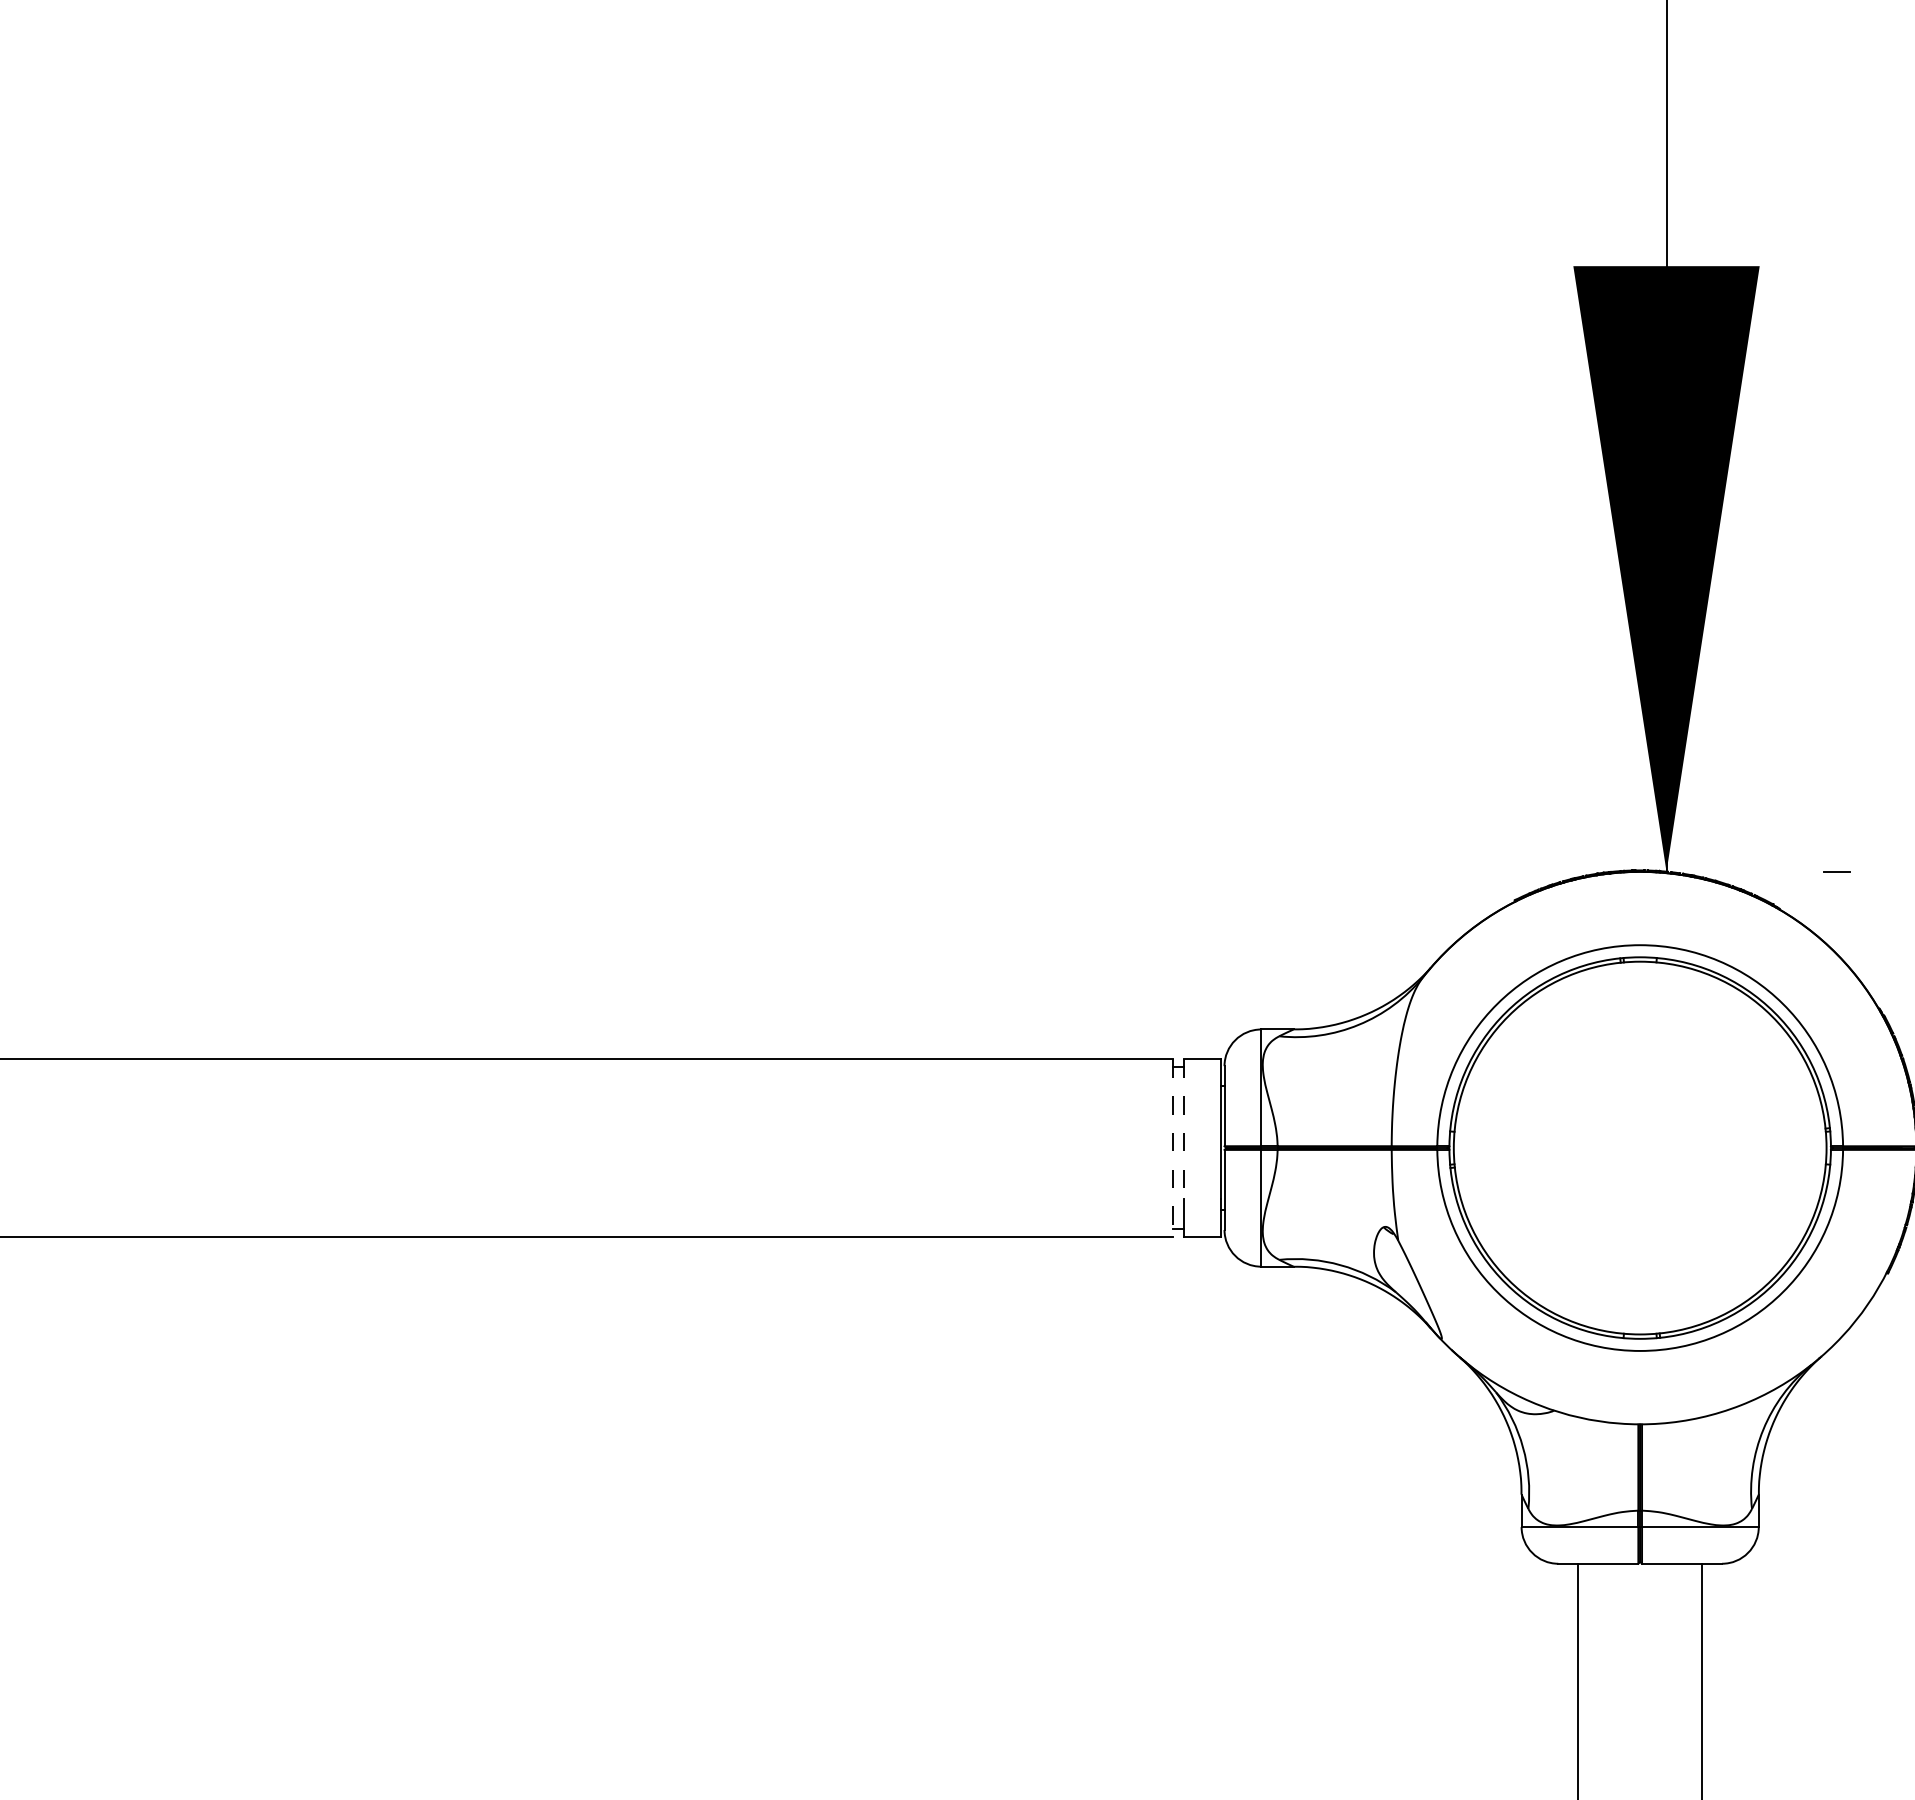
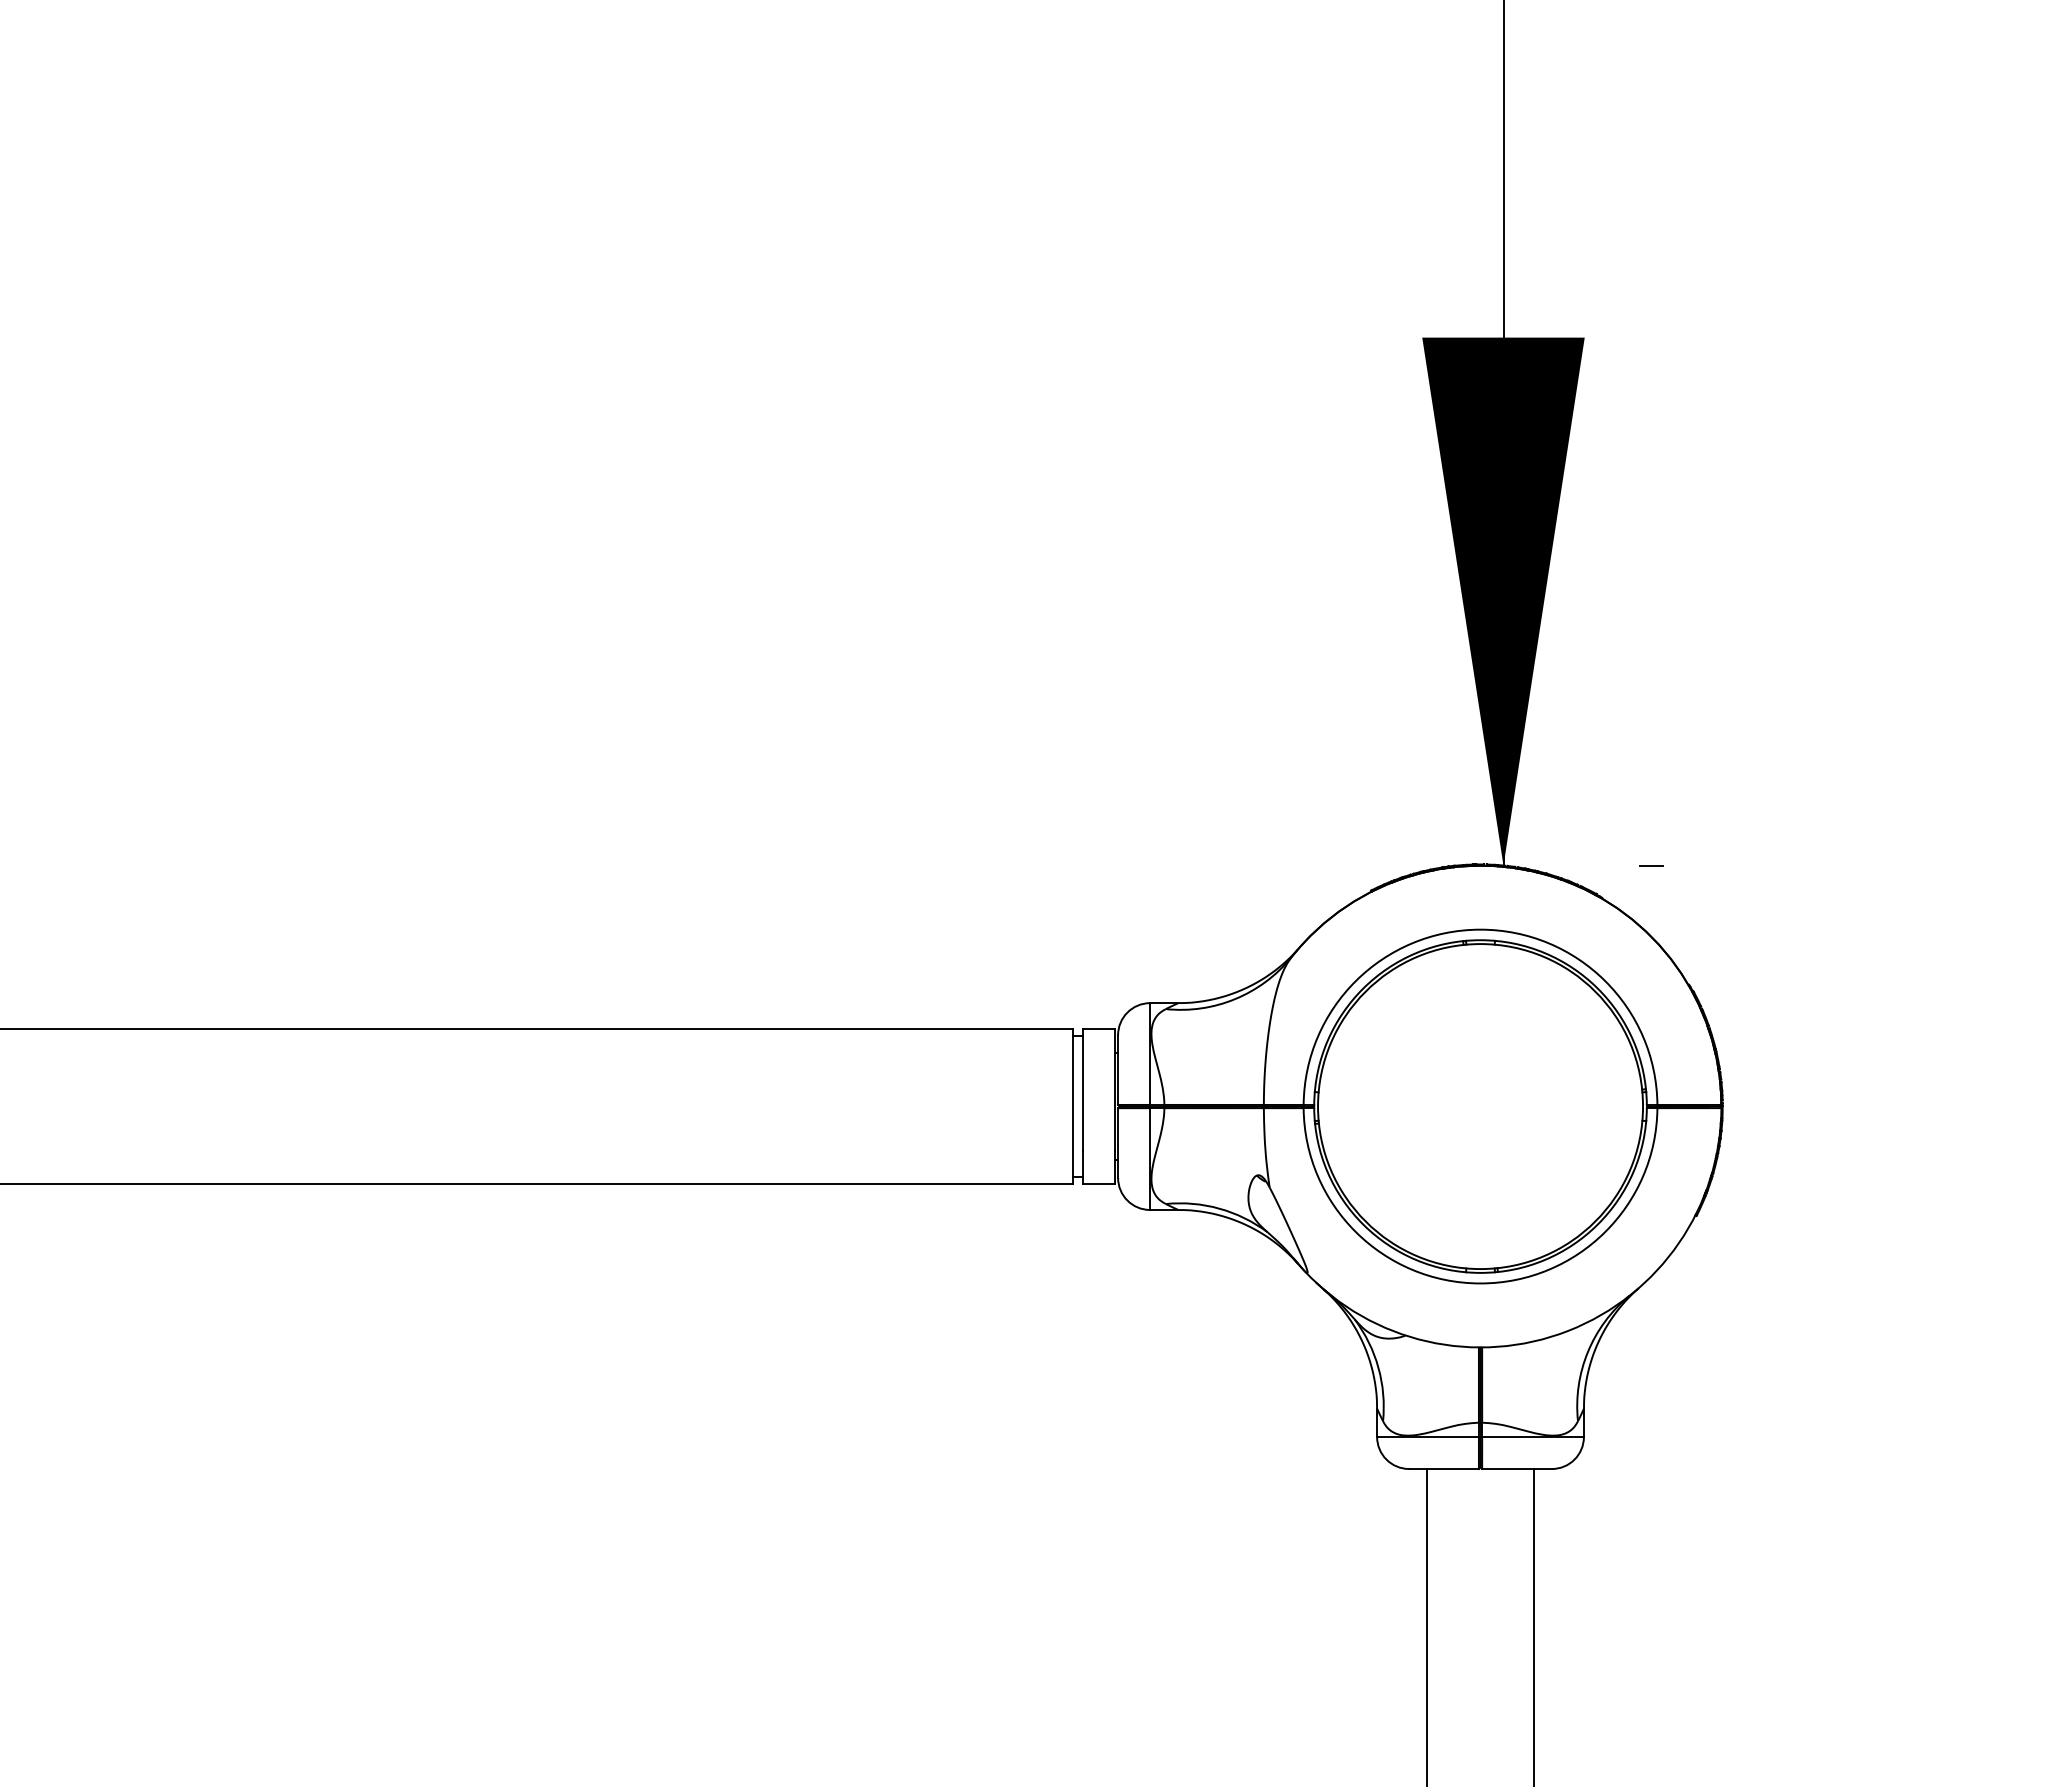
line: (1183, 1129) -> (1082, 1090), dashed -> solid
line: (1173, 1149) -> (1073, 1107), dashed -> solid

